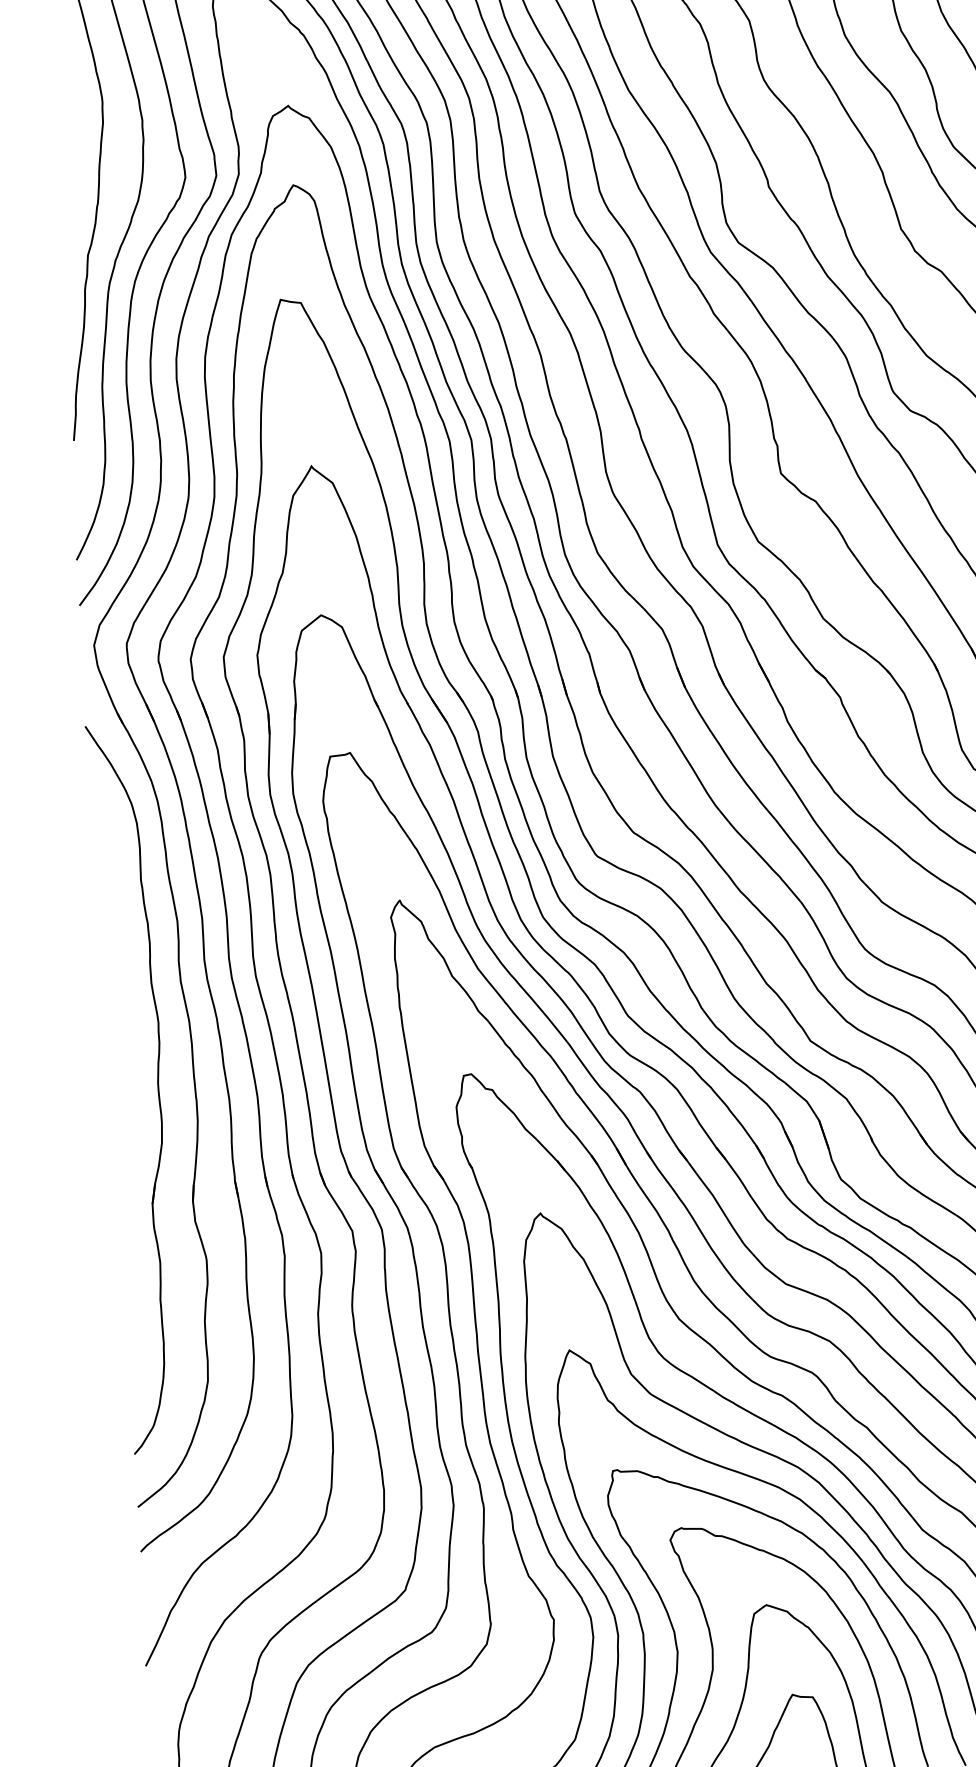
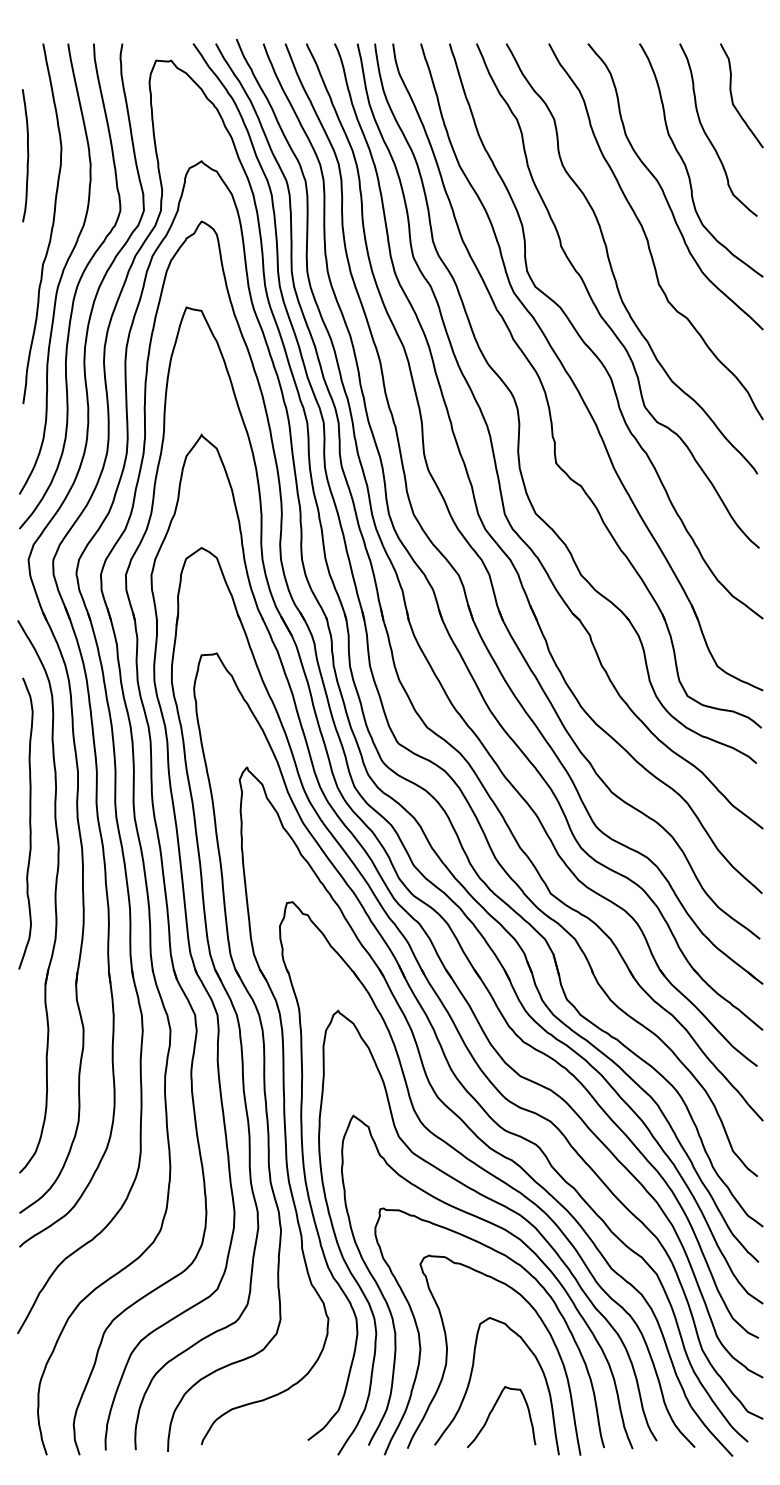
curve: (58, 113) -> (27, 155), added
curve: (117, 992) -> (29, 823), added

